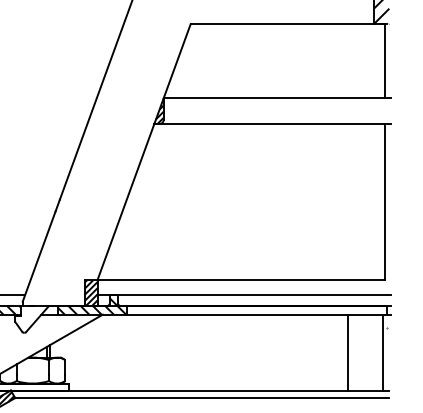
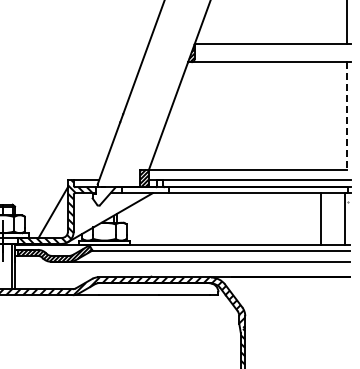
line: (384, 201) -> (346, 115), solid -> dashed
hatch: (90, 306) -> (144, 187), removed

